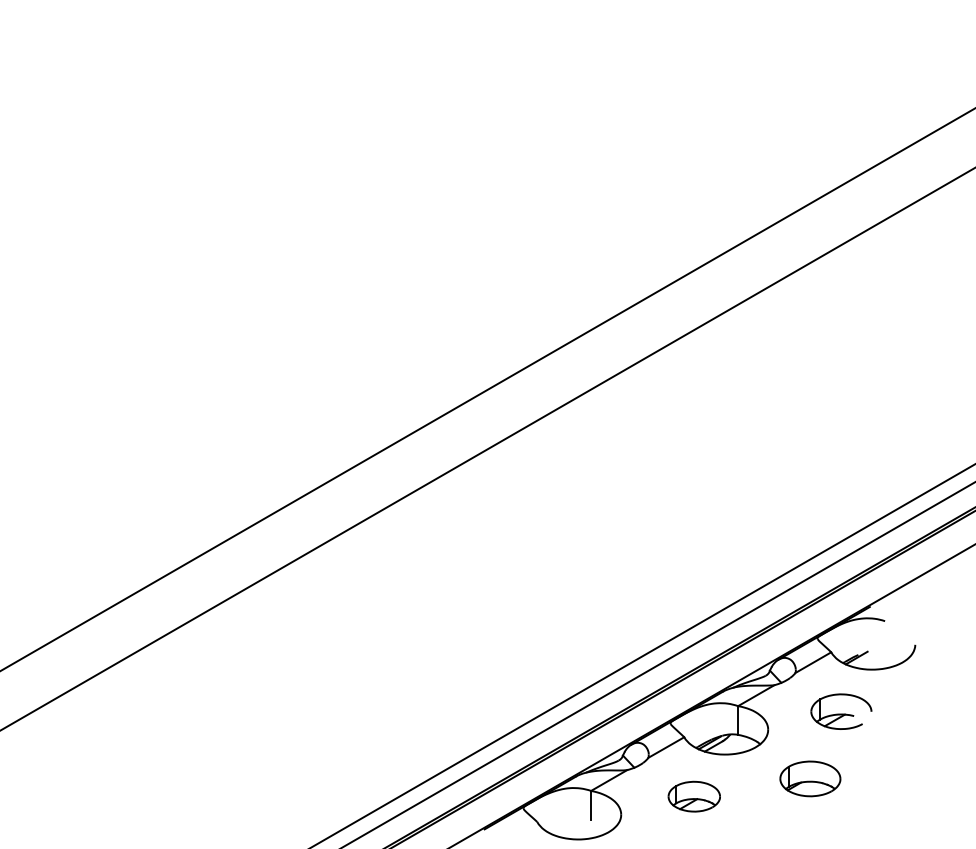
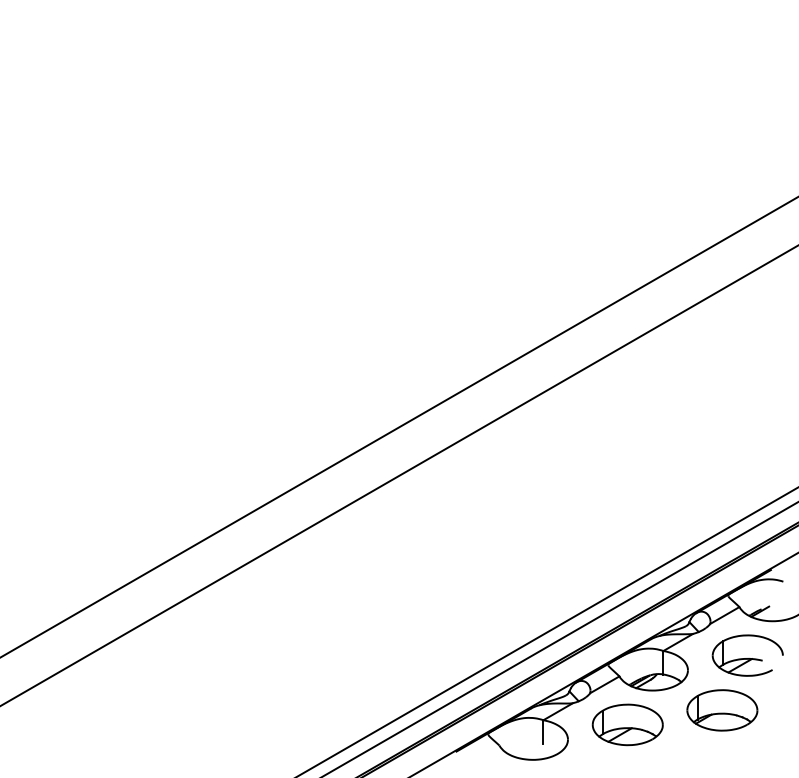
part: (841, 711) -> (747, 655), size x1.43
part: (810, 779) -> (722, 710), size x1.43
part: (694, 796) -> (627, 724), size x1.67

